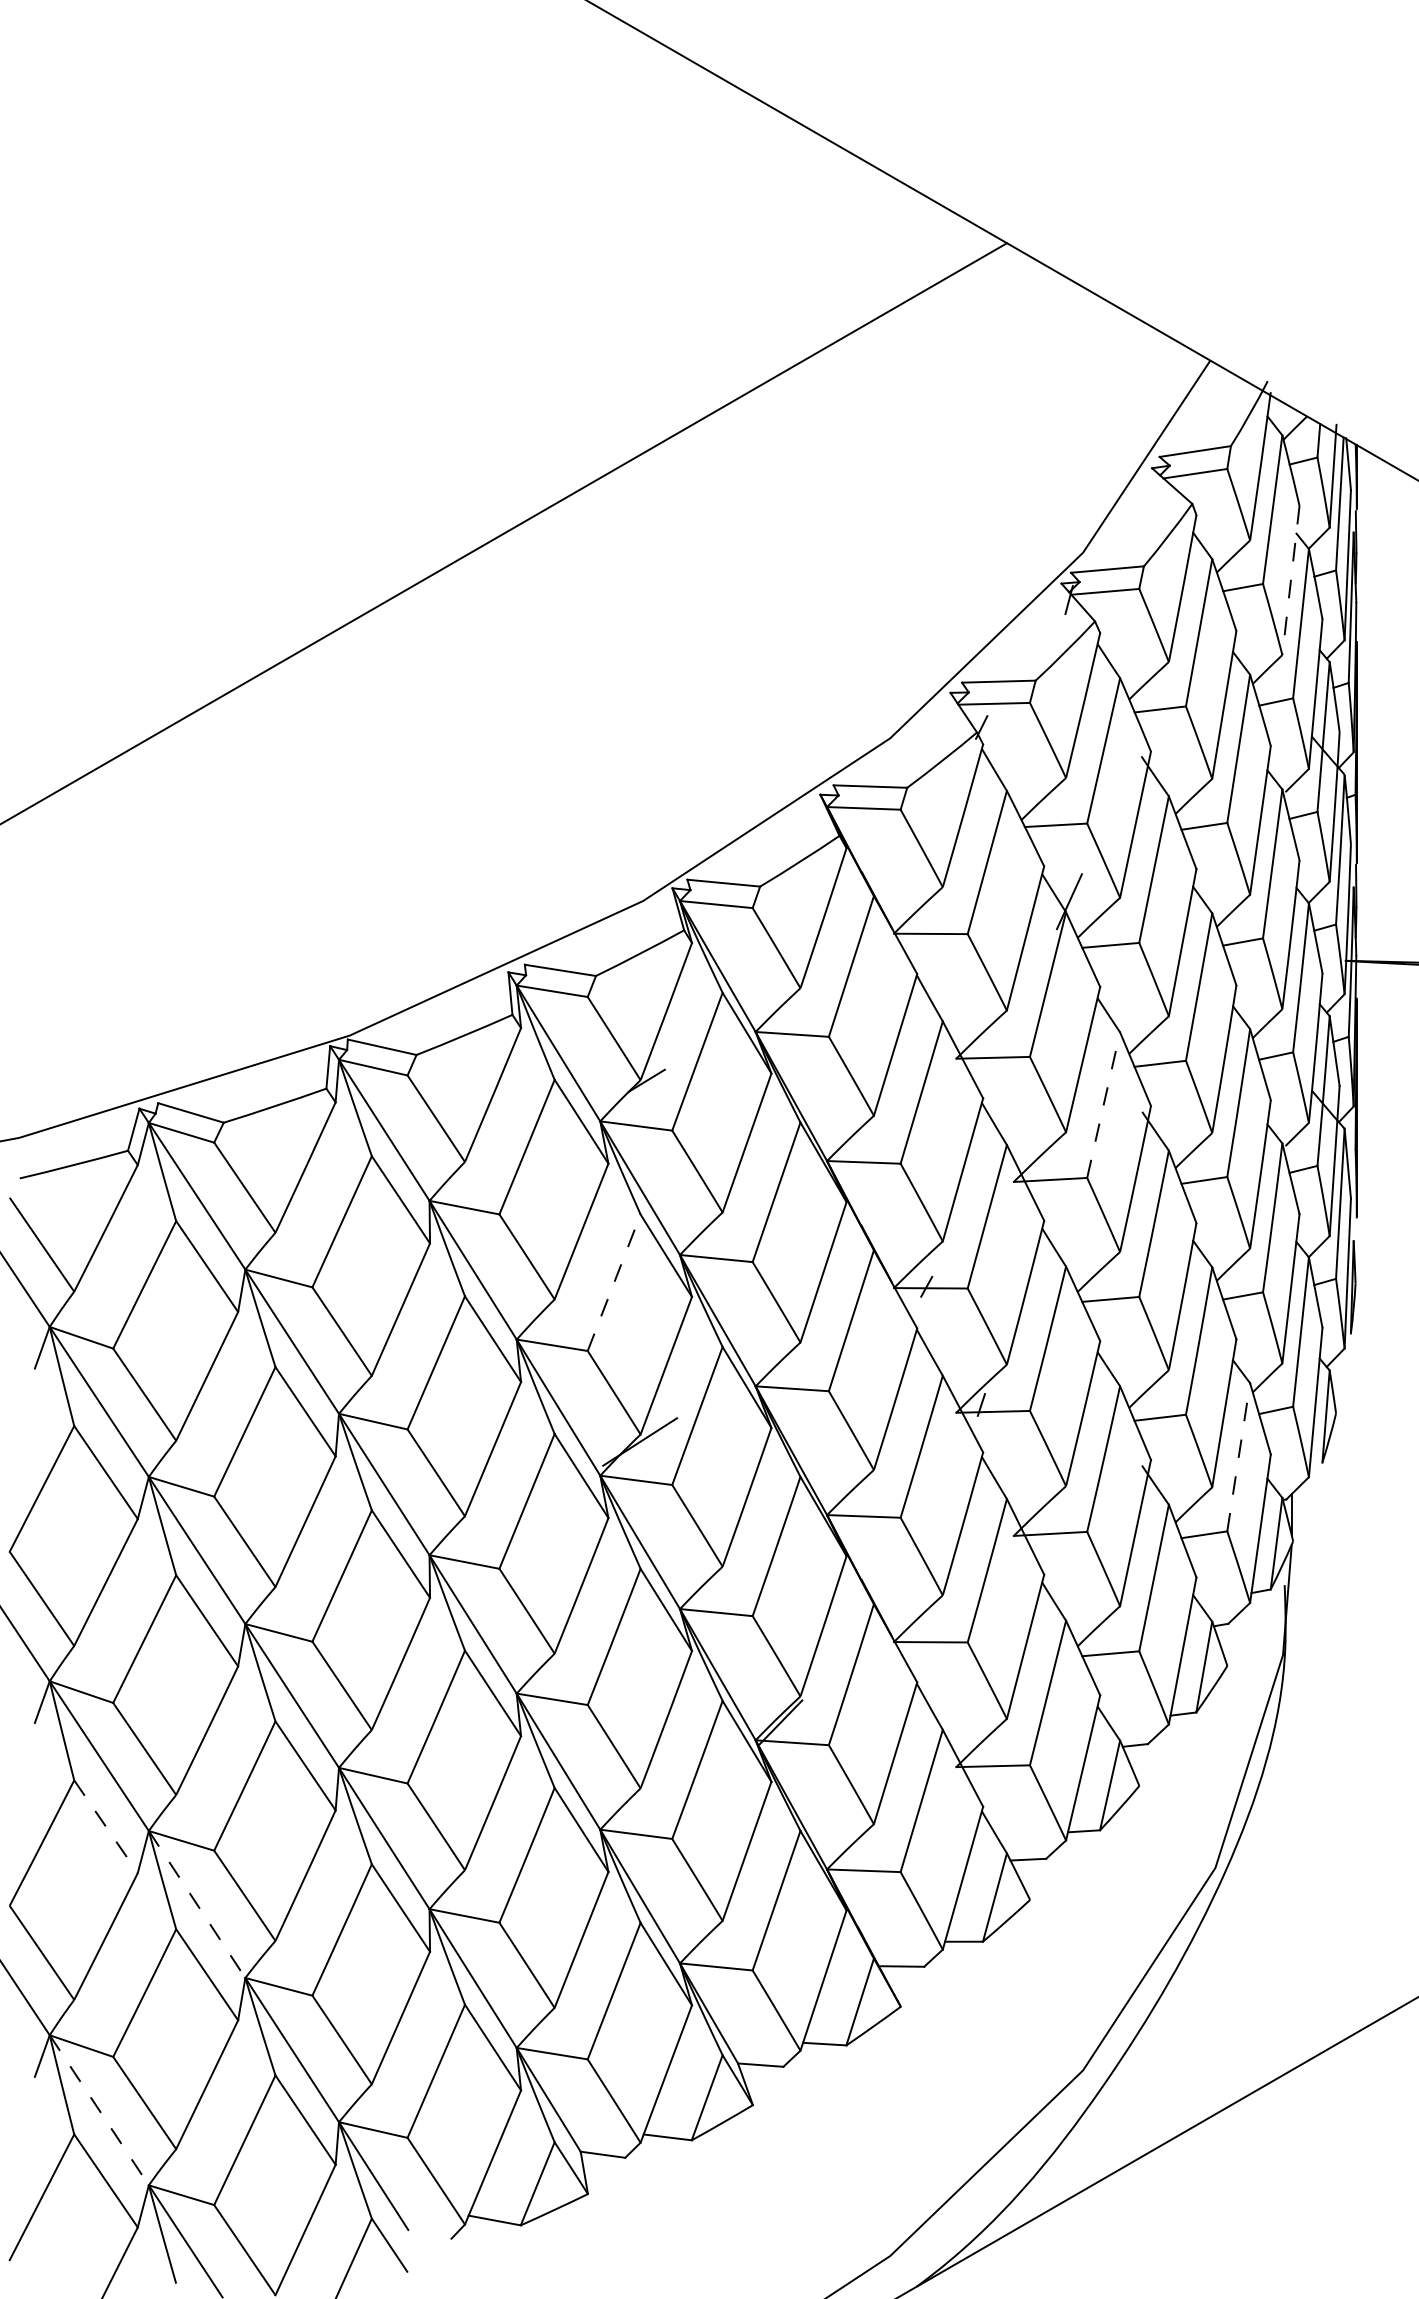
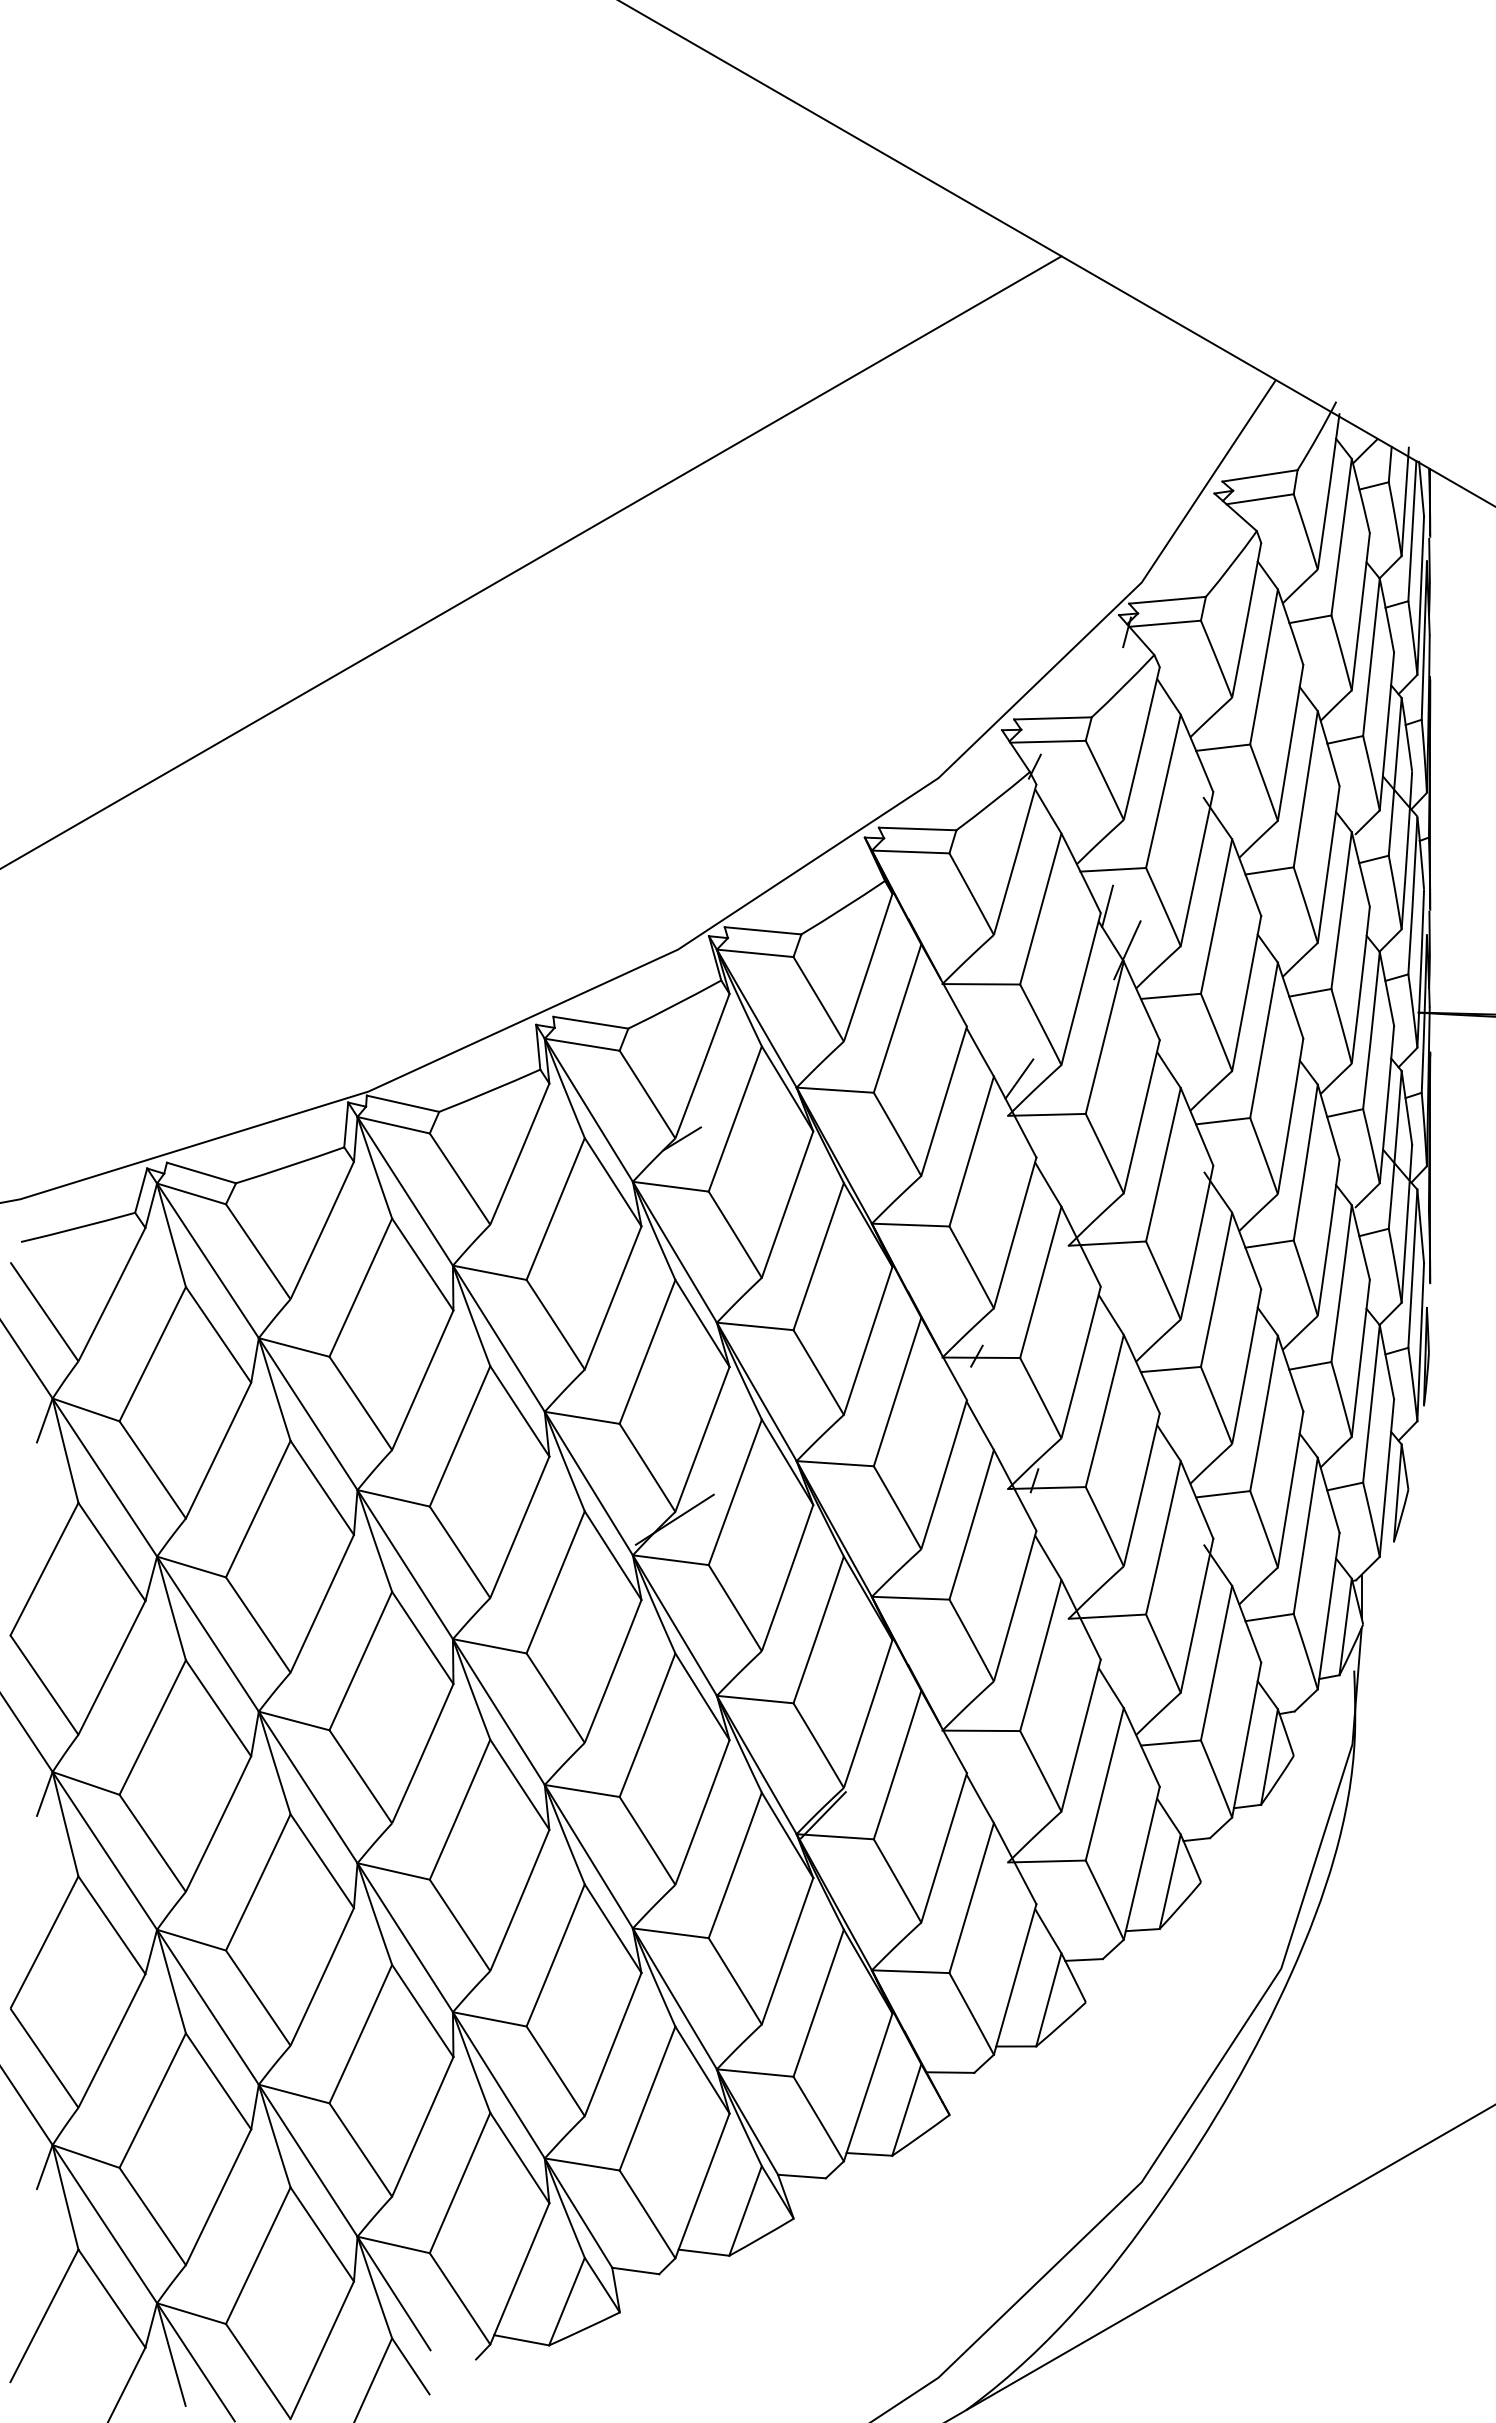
line: (1290, 581) -> (1360, 612), dashed -> solid
line: (1050, 860) -> (1107, 906), added
line: (967, 1023) -> (1019, 1078), added
line: (1103, 1104) -> (1163, 1164), dashed -> solid
line: (614, 1282) -> (647, 1351), dashed -> solid
line: (1238, 1456) -> (1305, 1535), dashed -> solid
line: (106, 1826) -> (112, 1925), dashed -> solid
line: (196, 1904) -> (207, 2007), dashed -> solid
line: (98, 2110) -> (104, 2224), dashed -> solid

